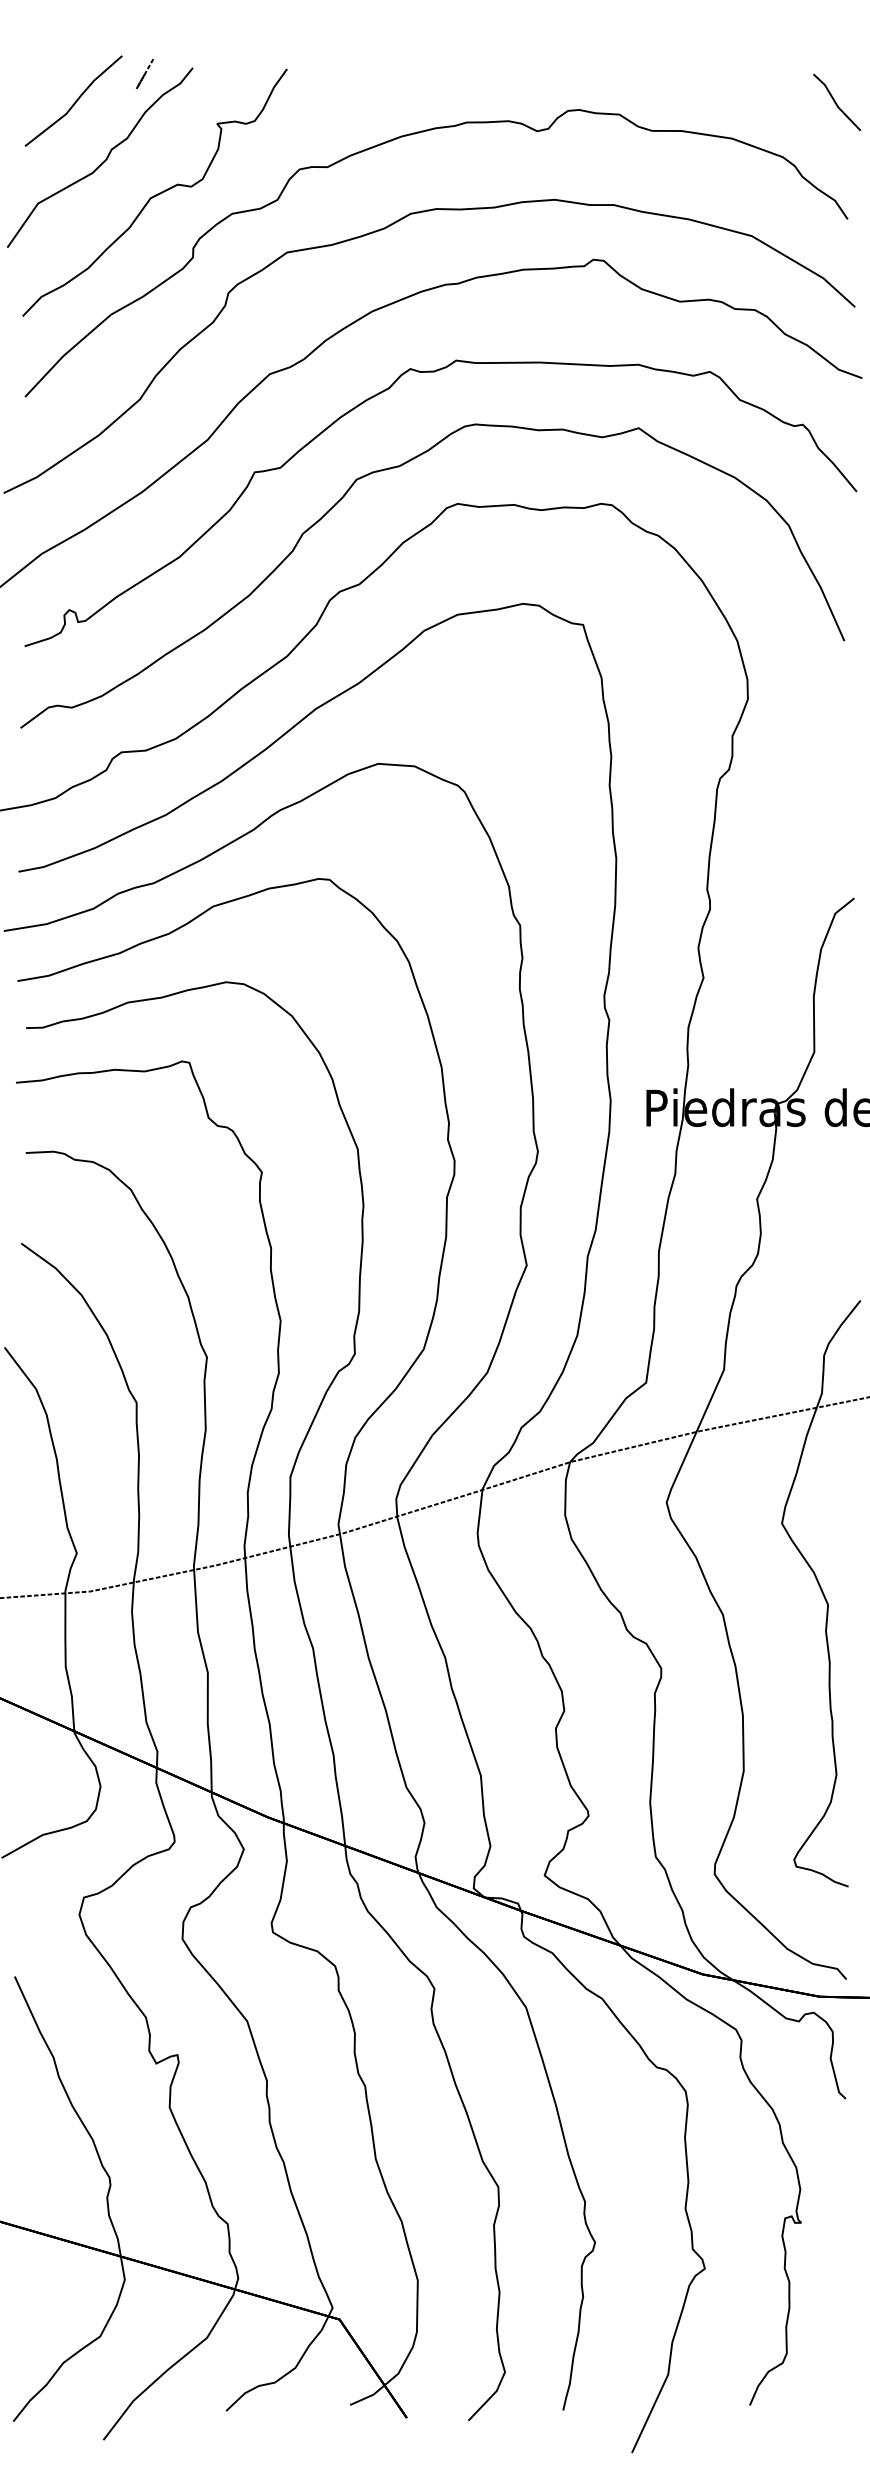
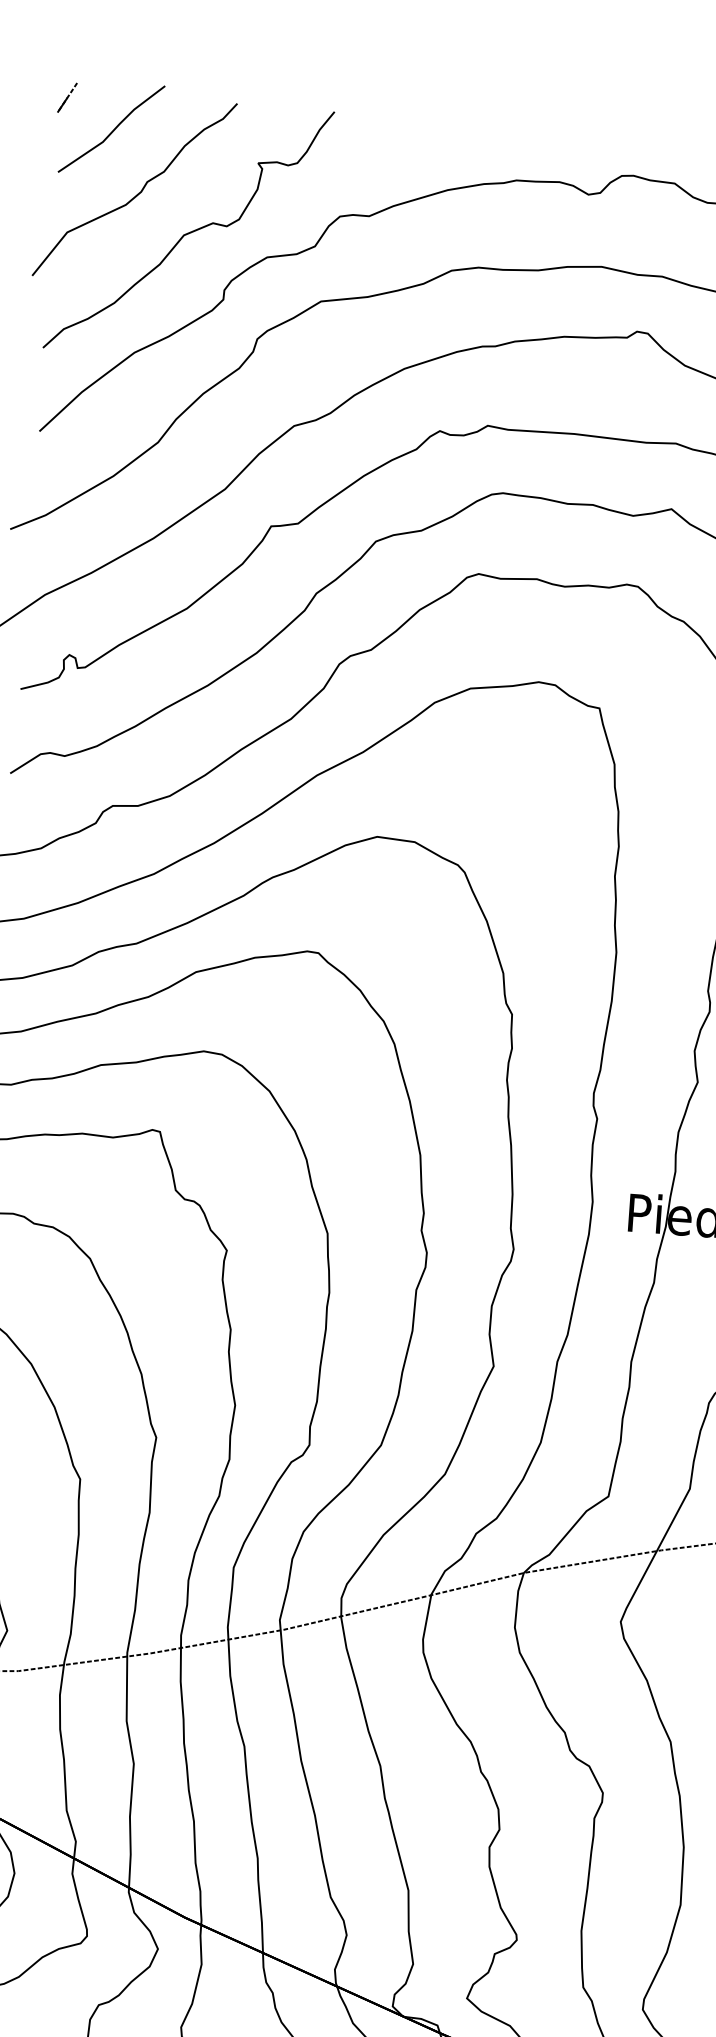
line: (144, 73) -> (66, 97), moved

